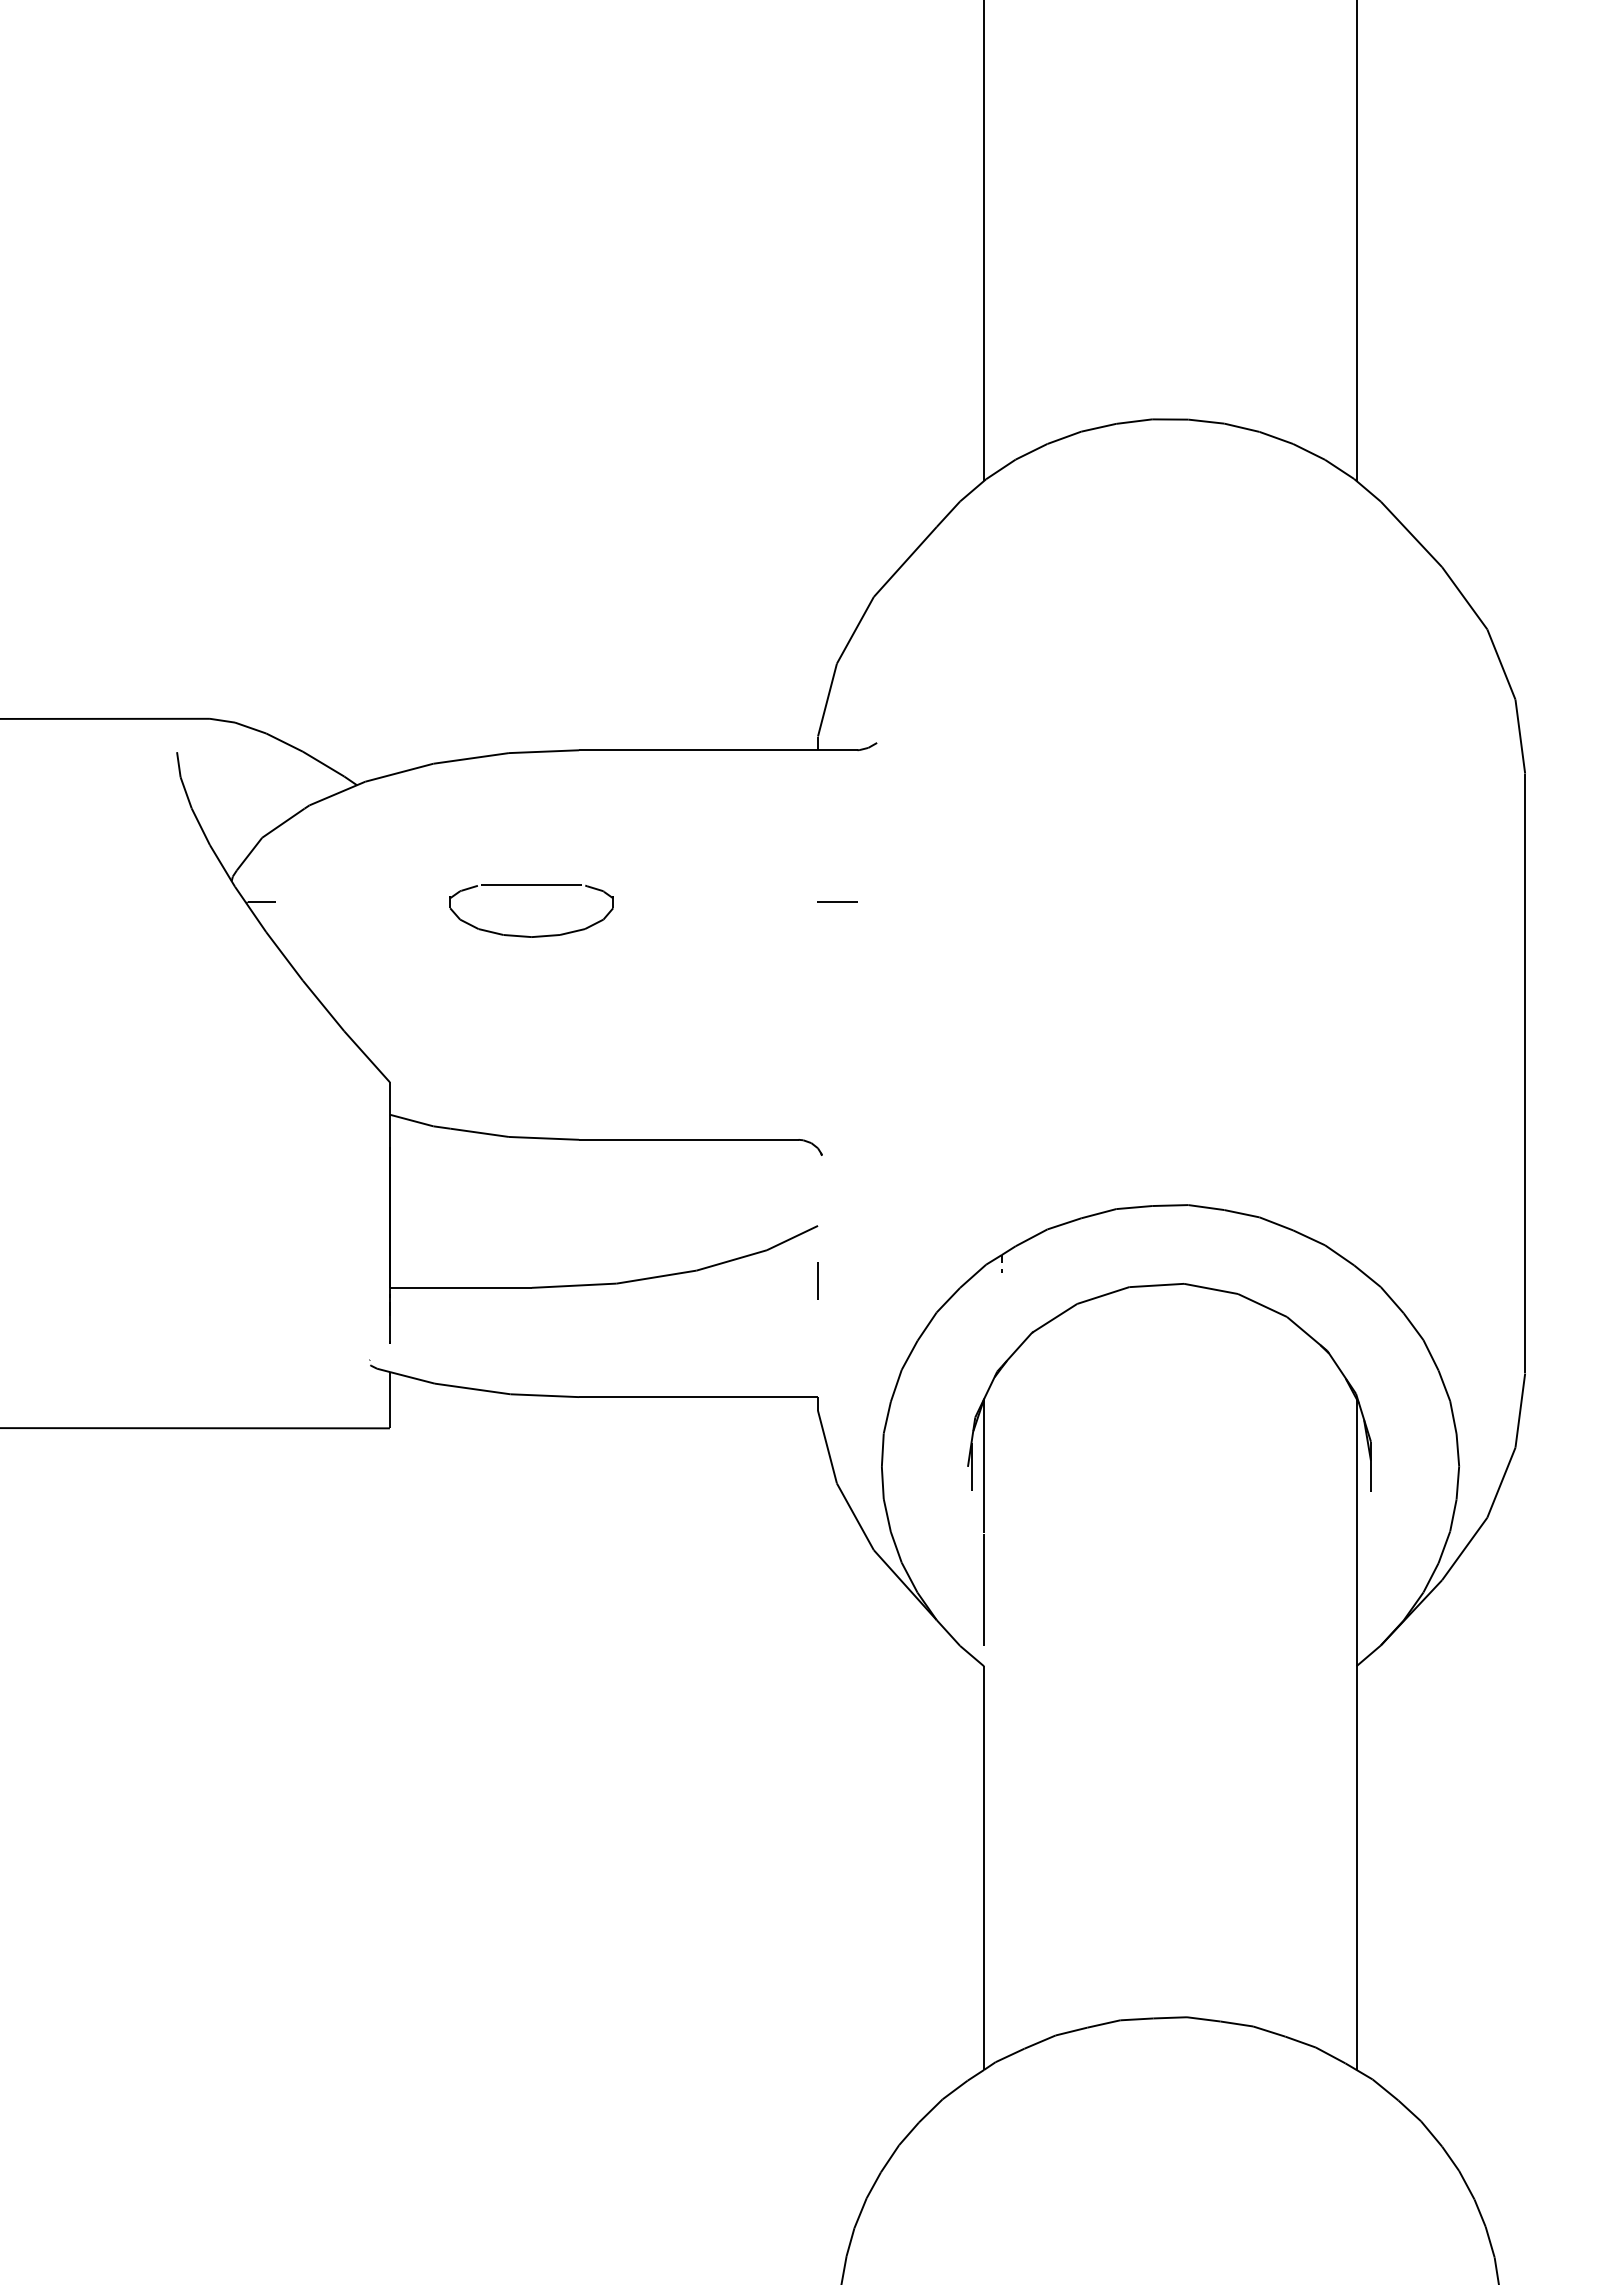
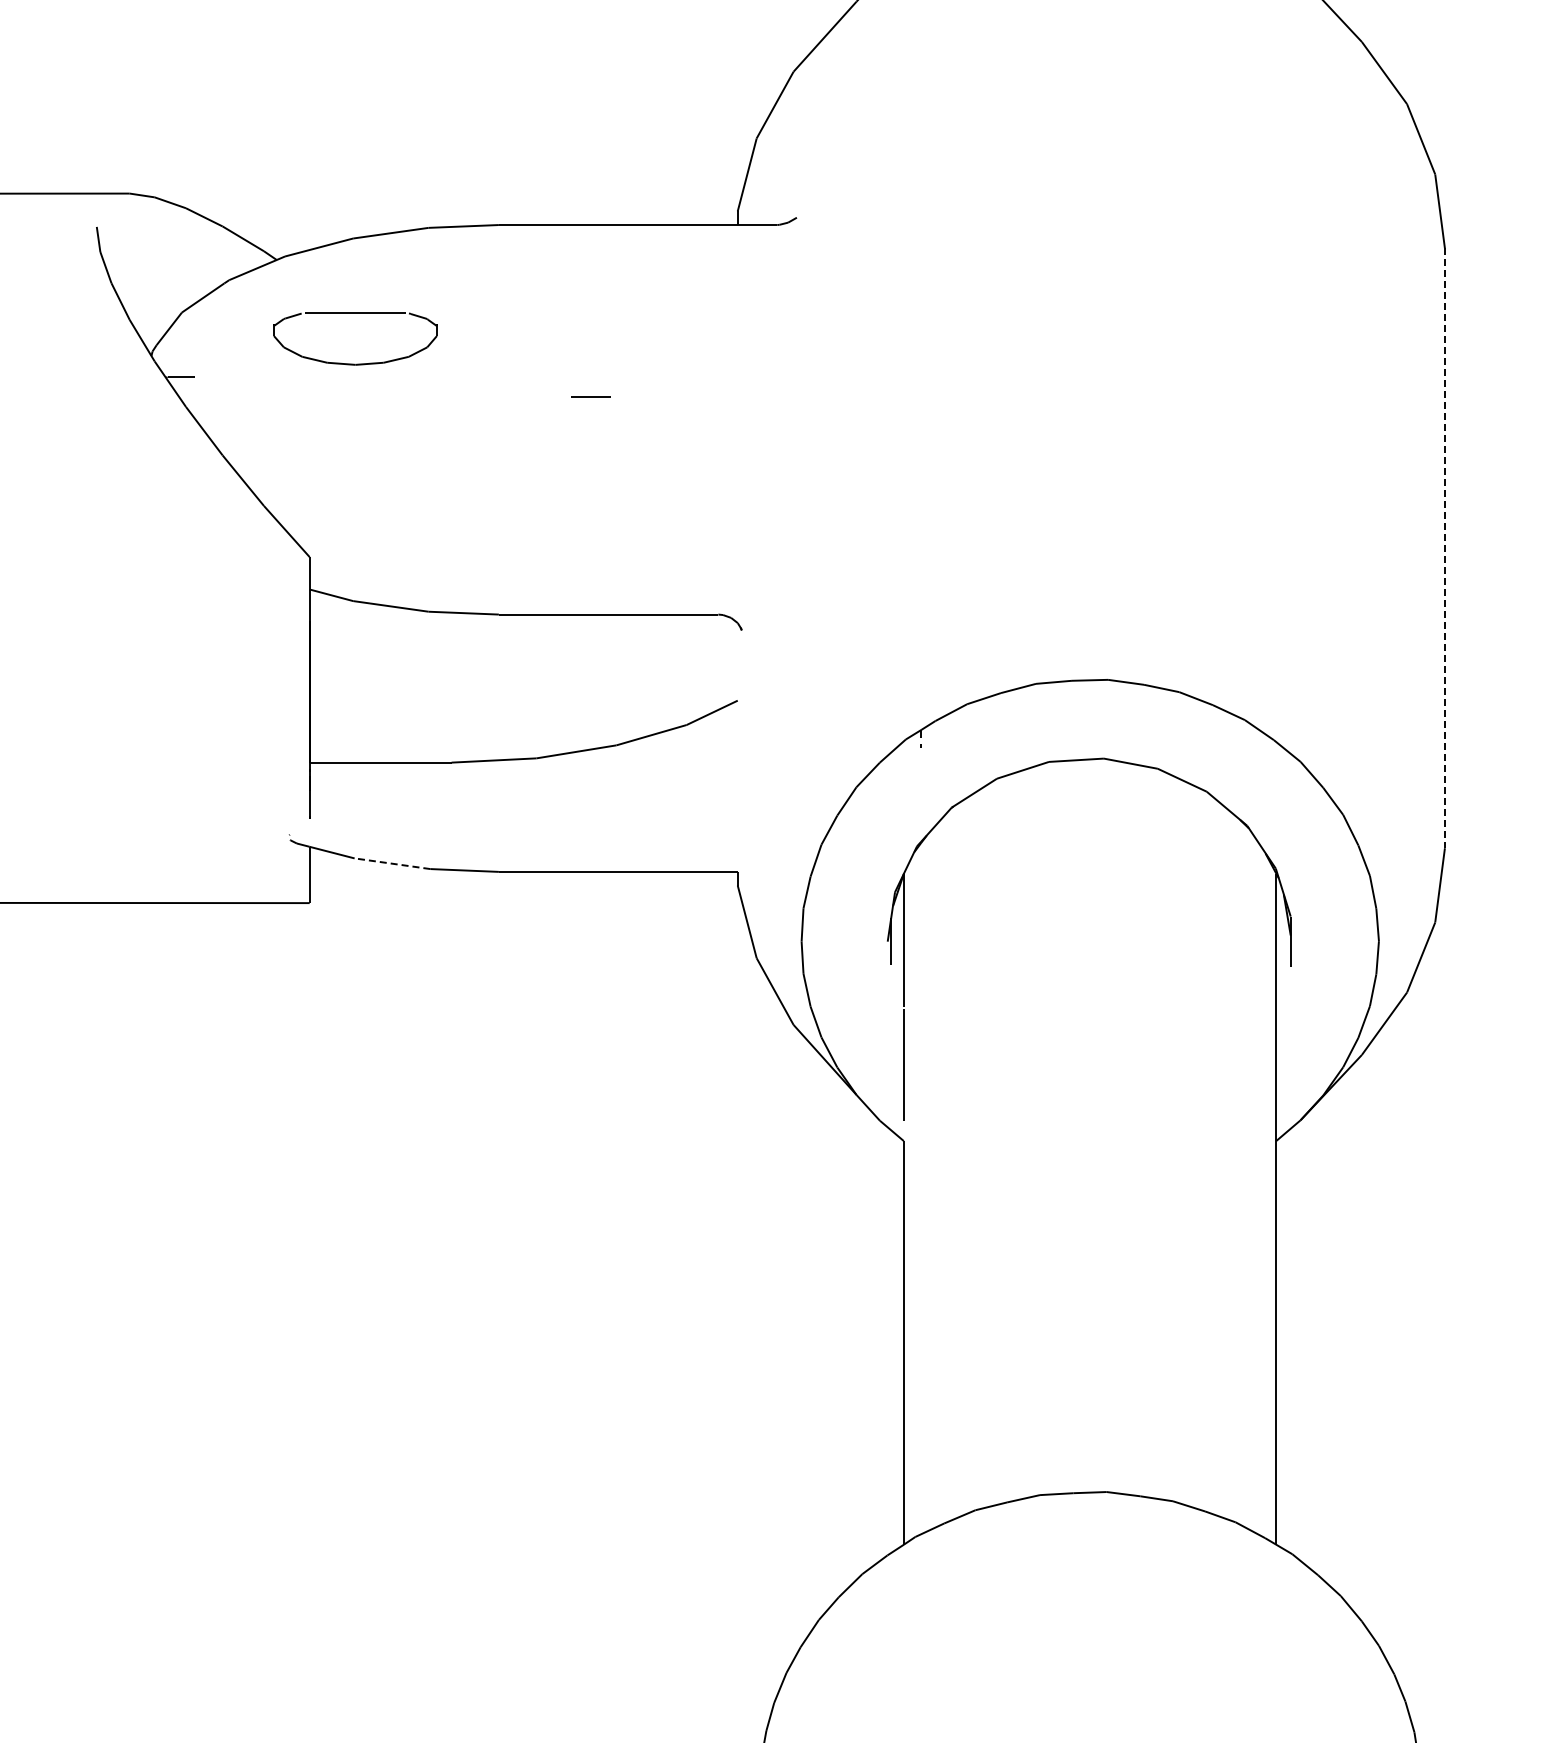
part: (531, 885) -> (355, 313), moved
line: (837, 901) -> (591, 396), moved
line: (1525, 1073) -> (1445, 548), solid -> dashed
line: (817, 1280) -> (737, 755), removed
line: (472, 1388) -> (392, 863), solid -> dashed

